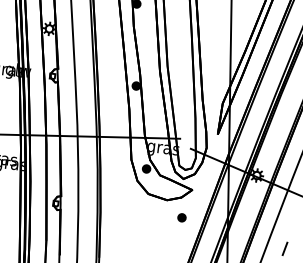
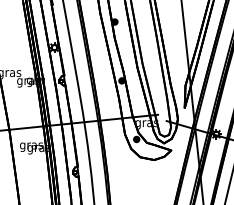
part: (180, 216) -> (165, 170), removed

